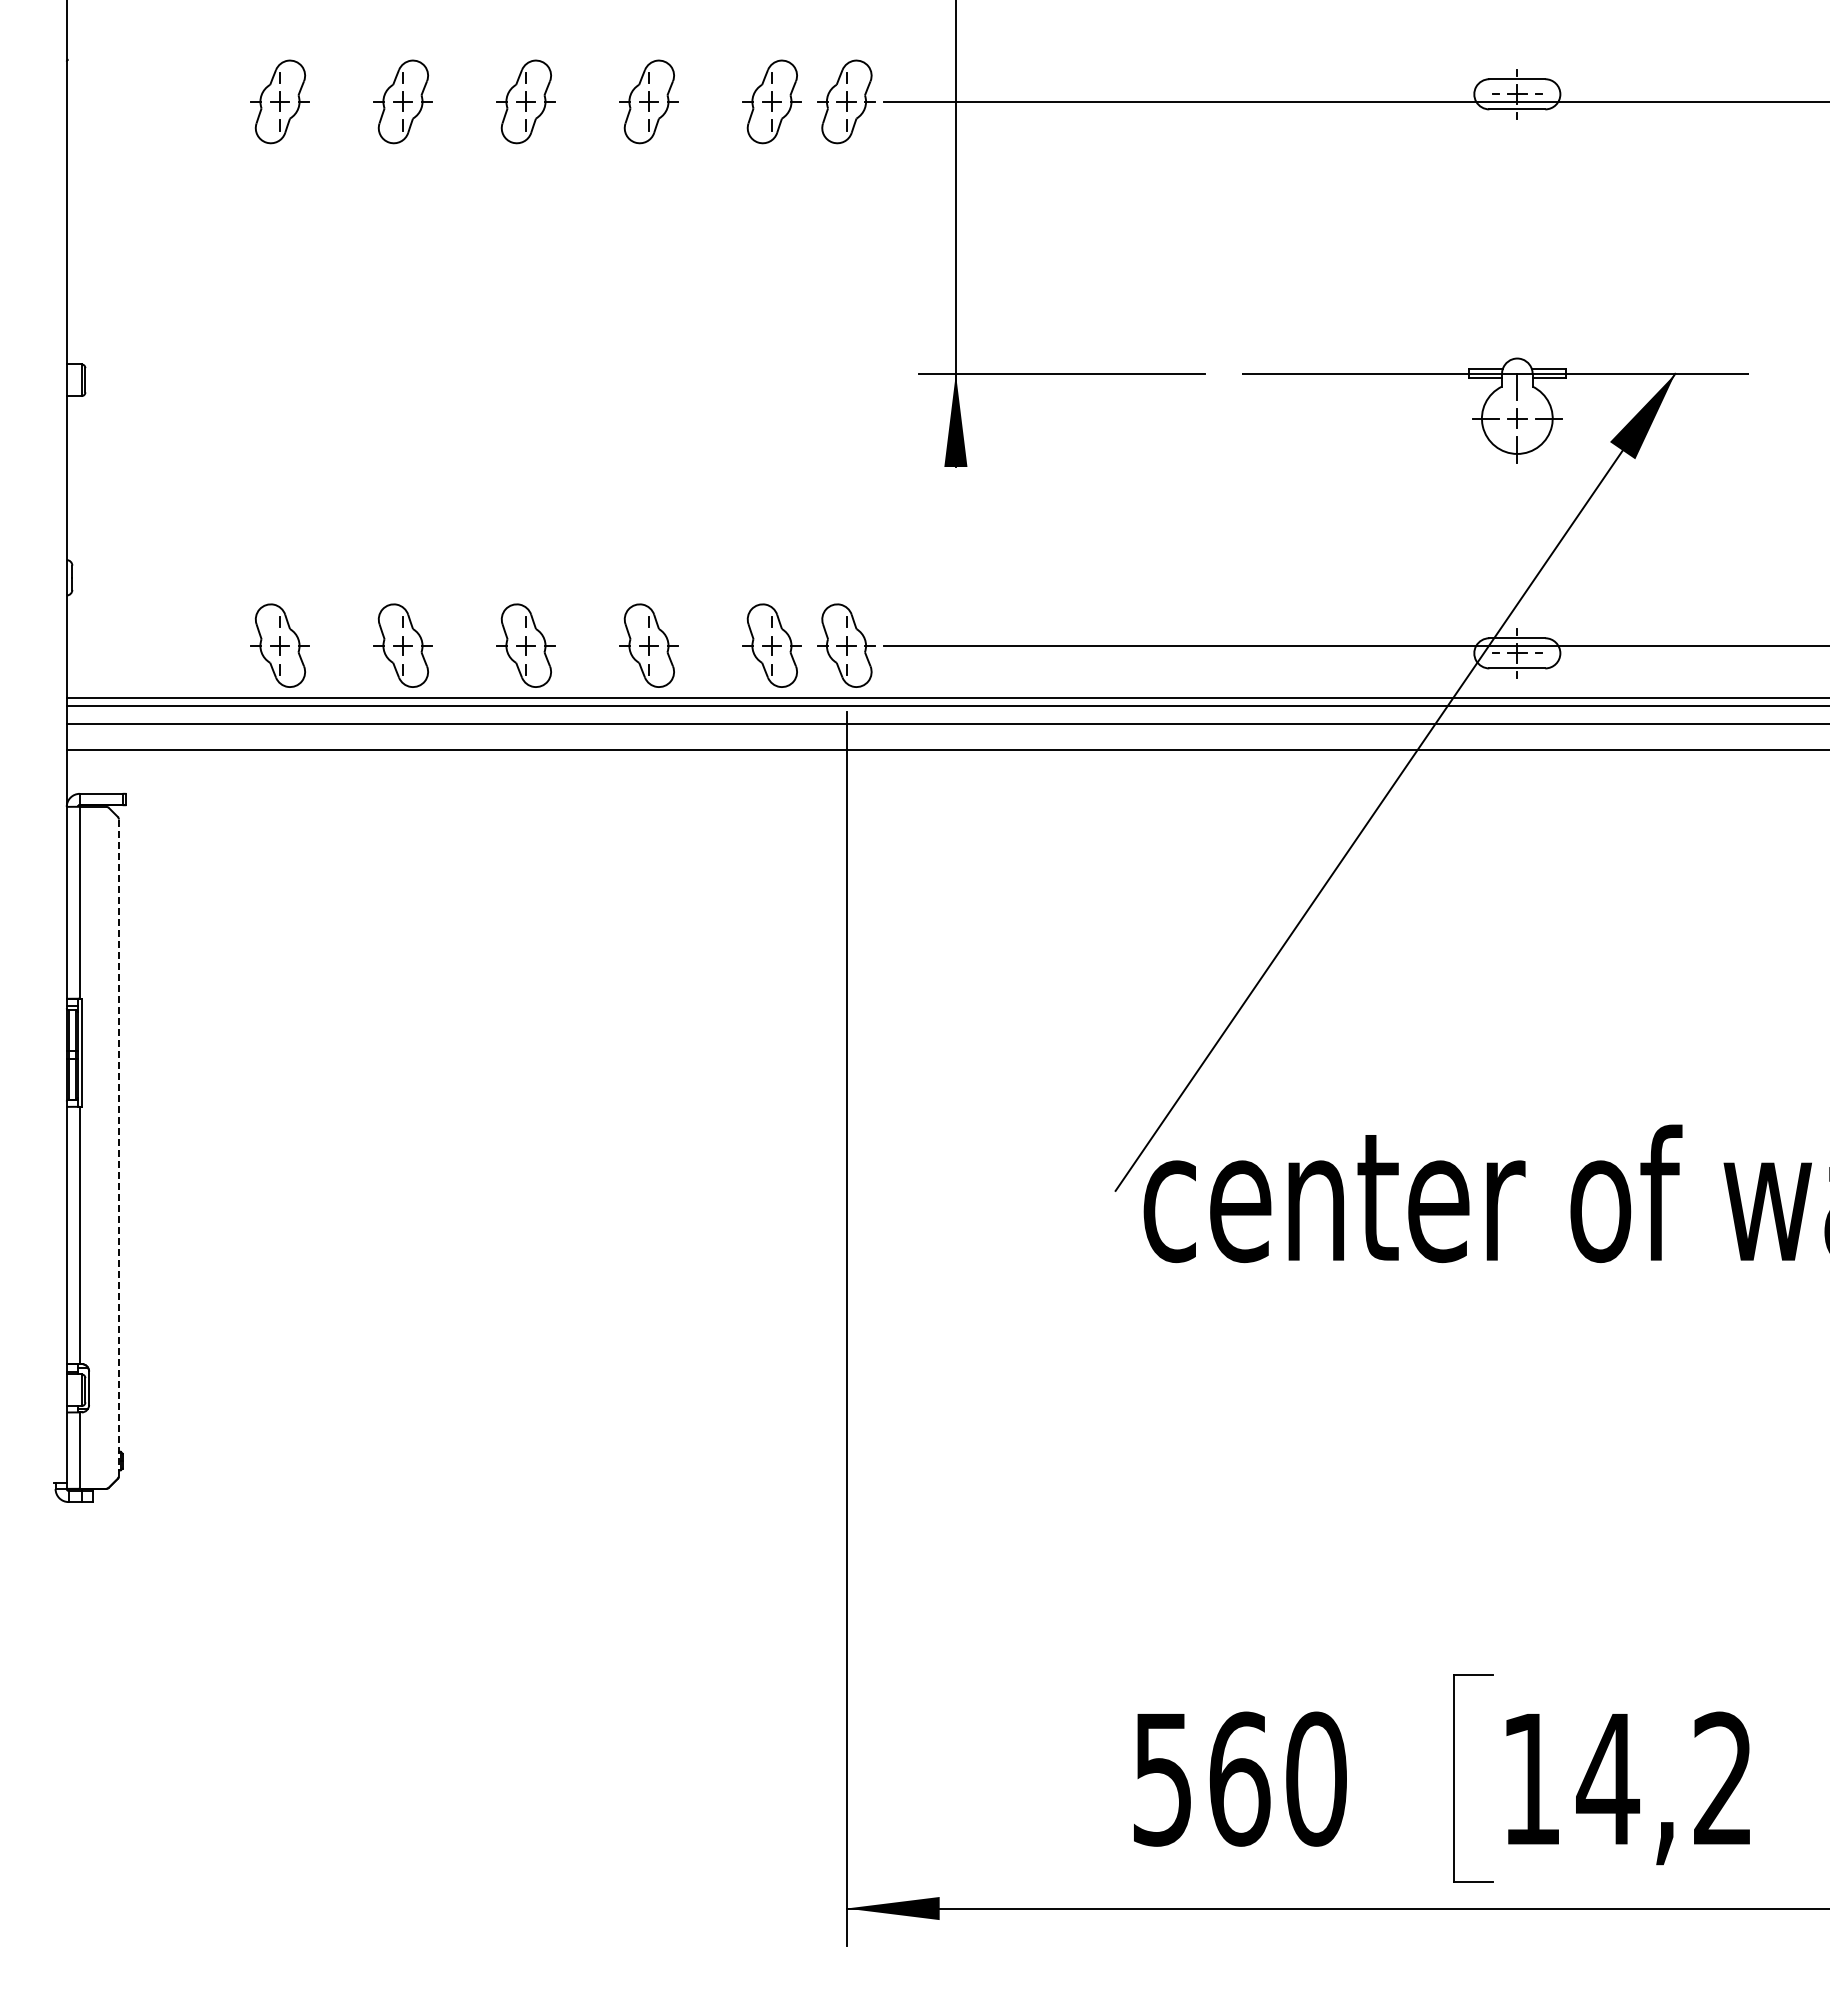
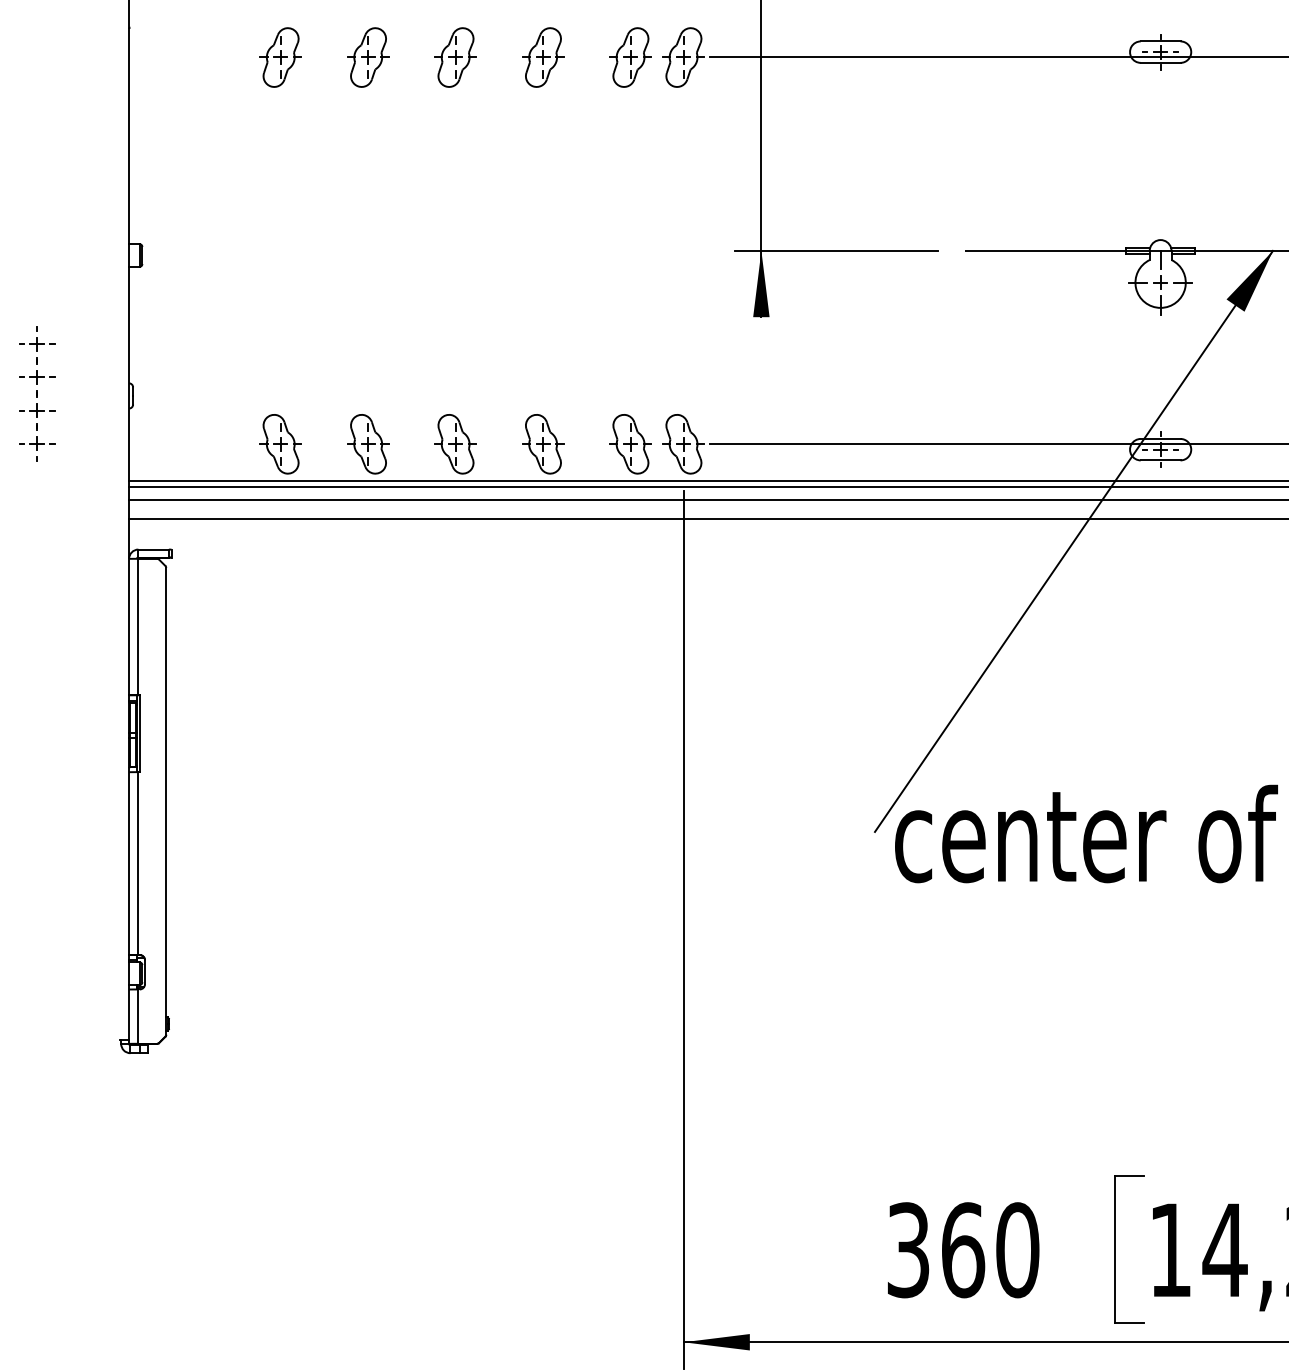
line: (118, 1147) -> (165, 801), dashed -> solid
text: (1162, 1778) -> (908, 1249), 560 -> 360

